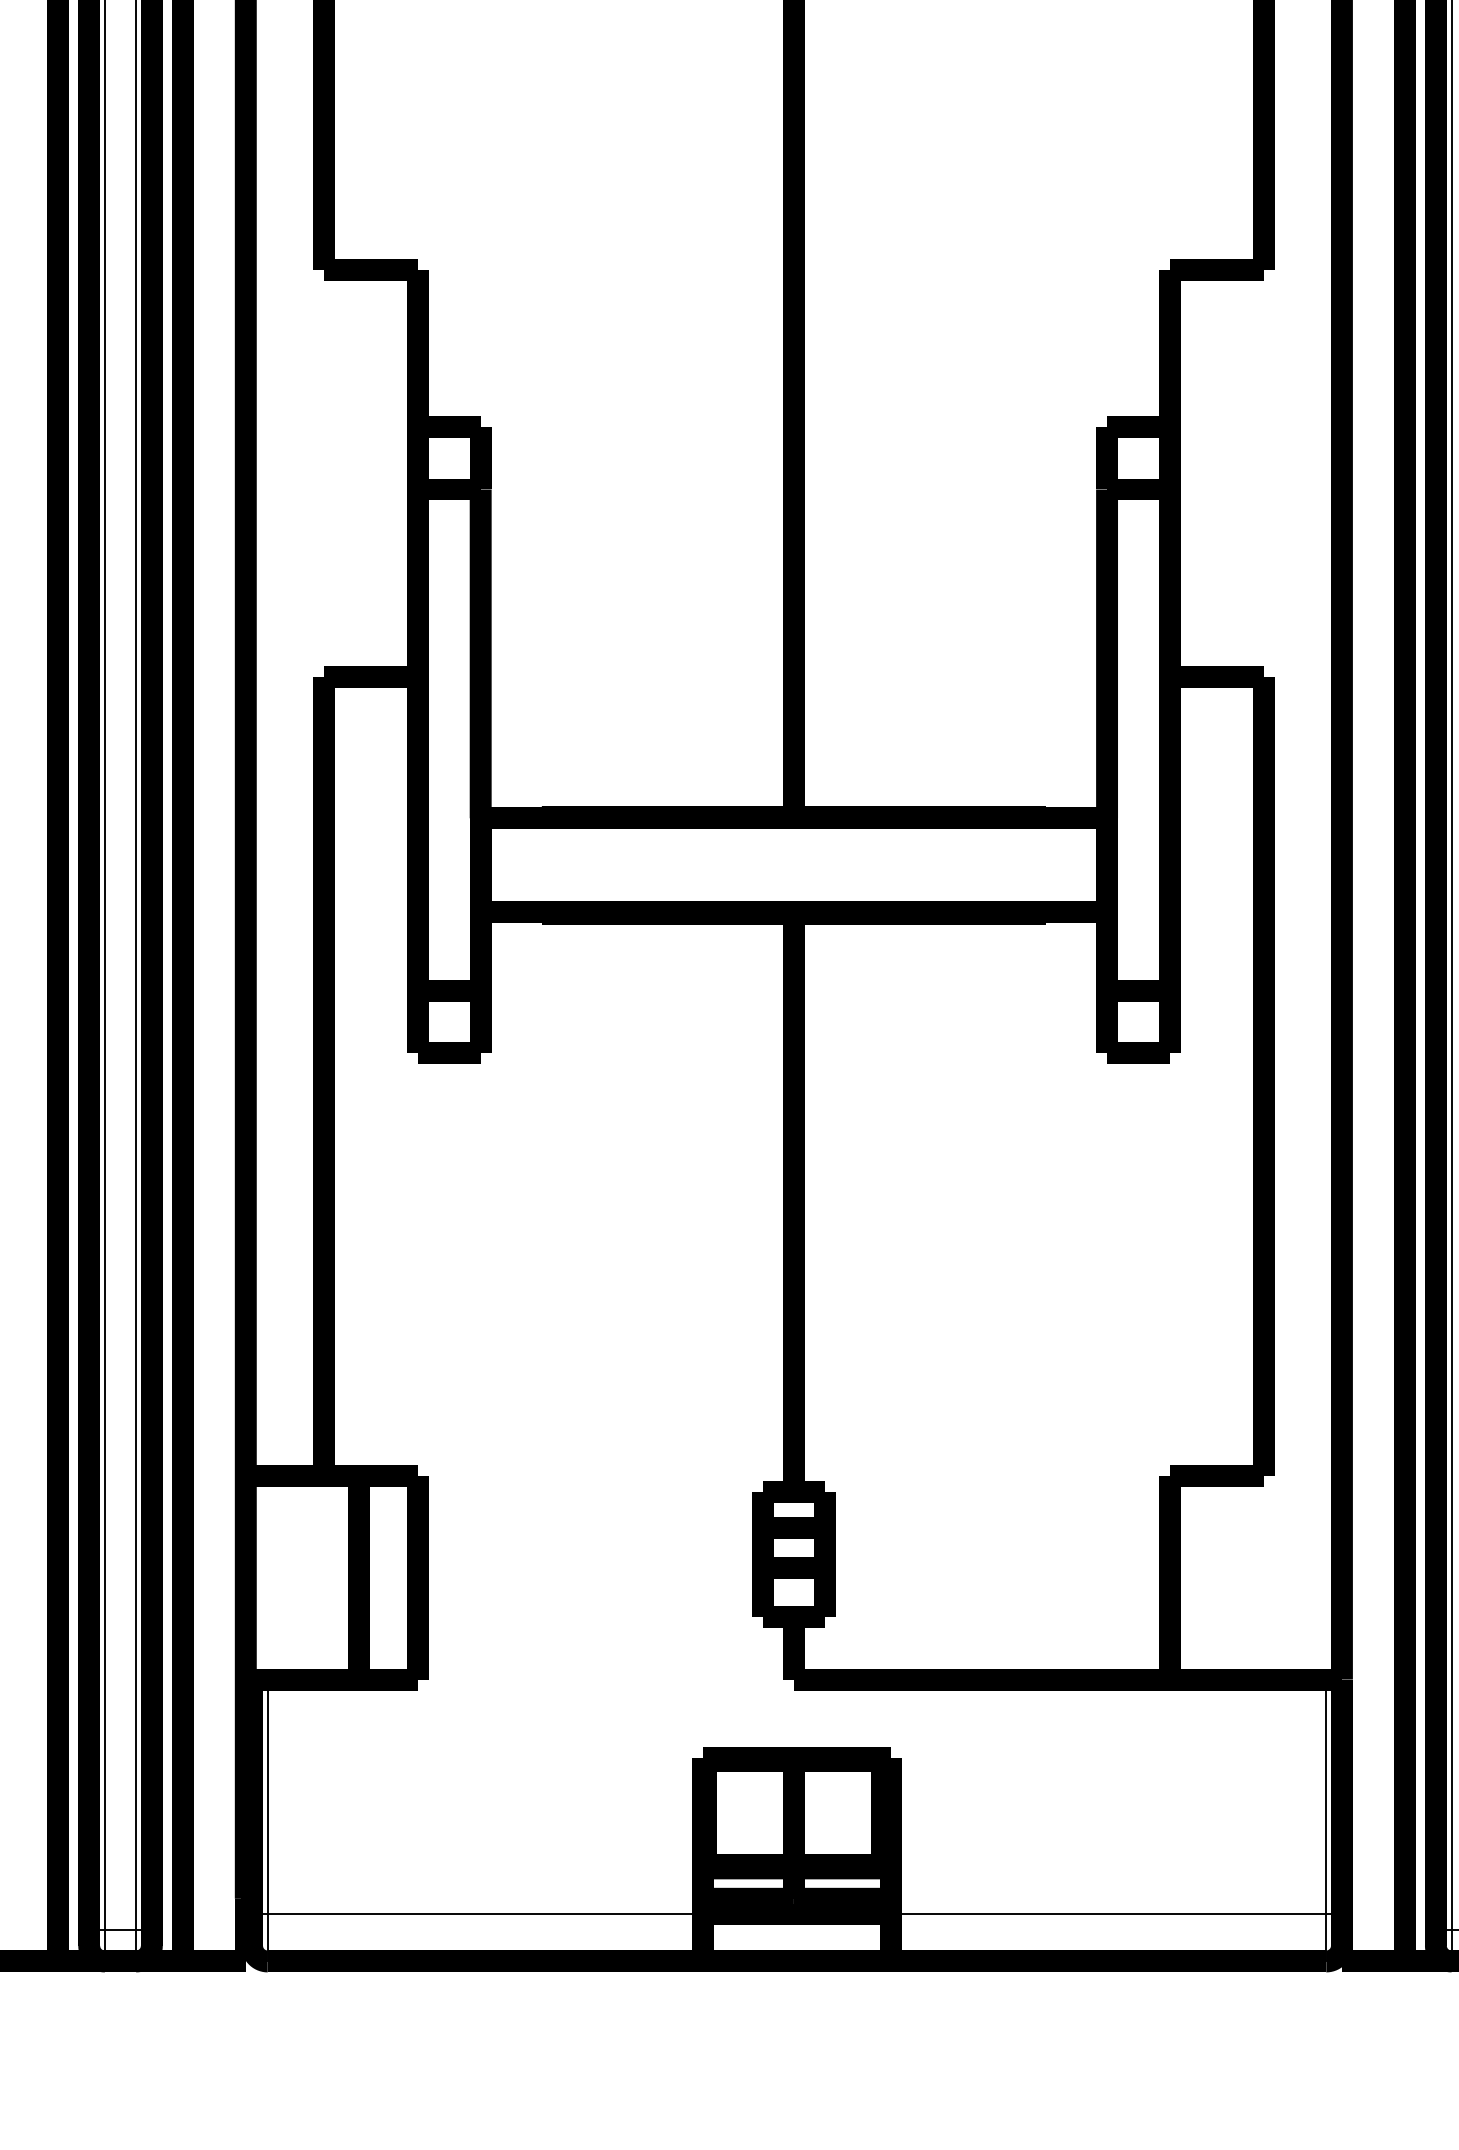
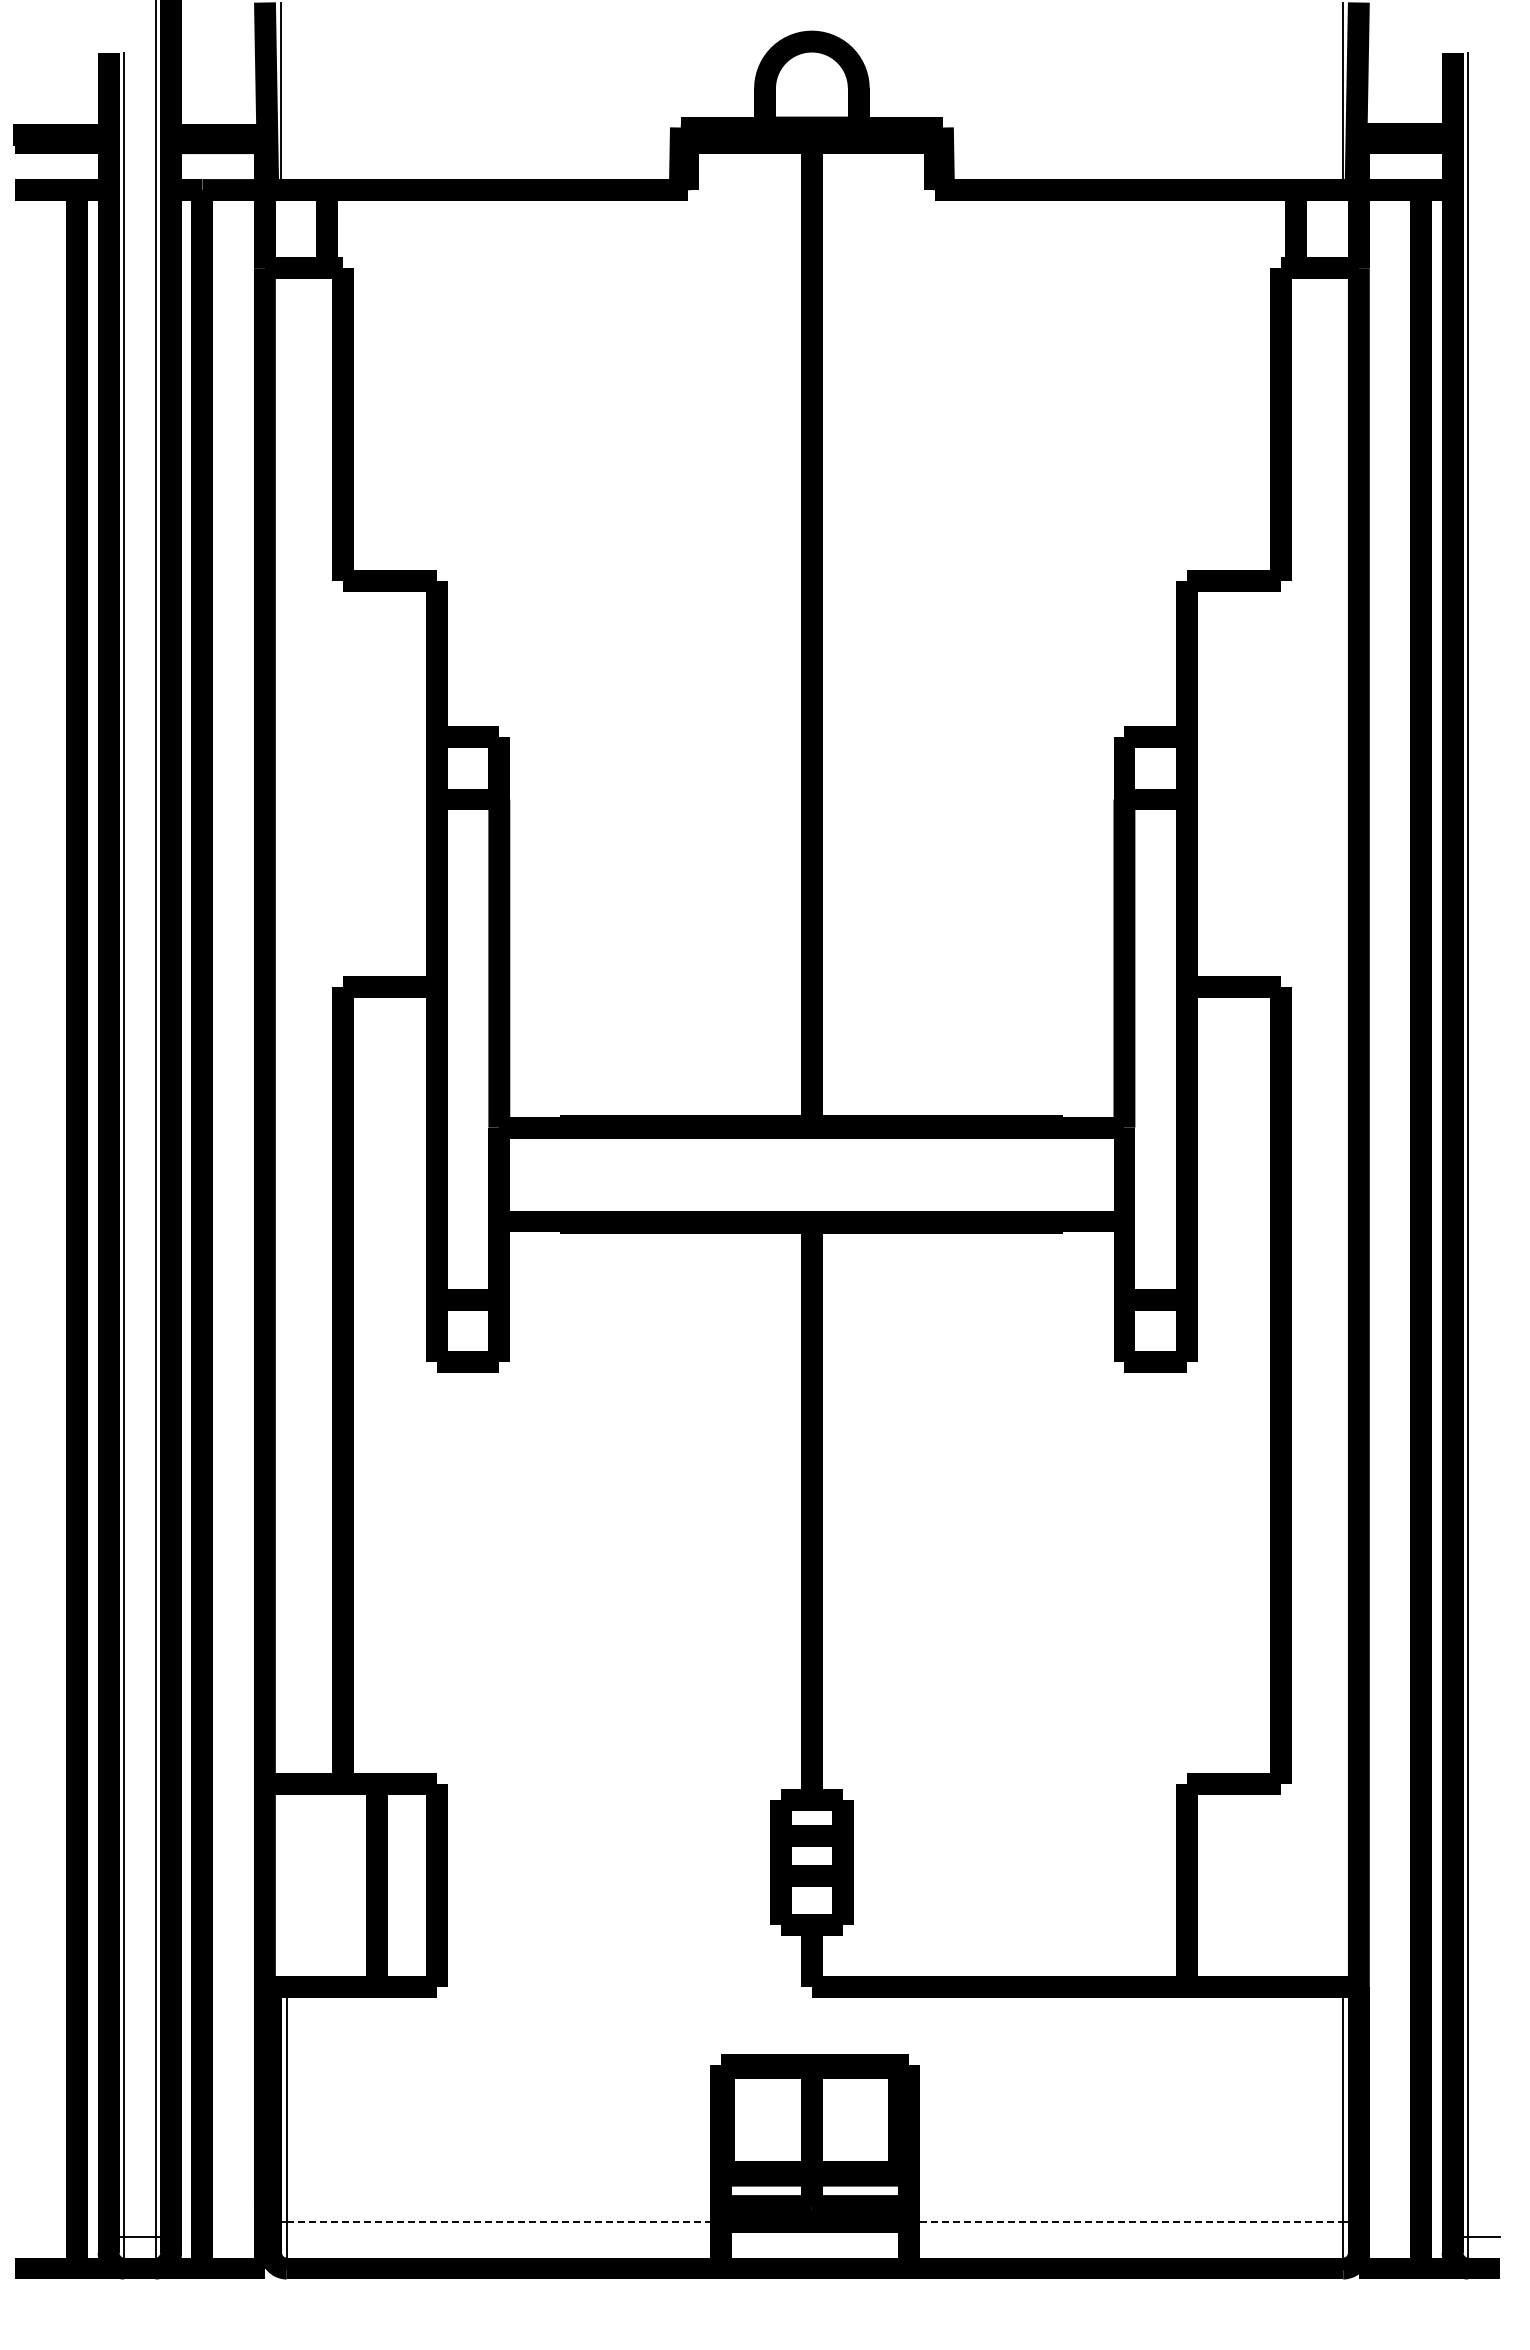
line: (485, 1914) -> (504, 2221), solid -> dashed
line: (1109, 1914) -> (1126, 2221), solid -> dashed

